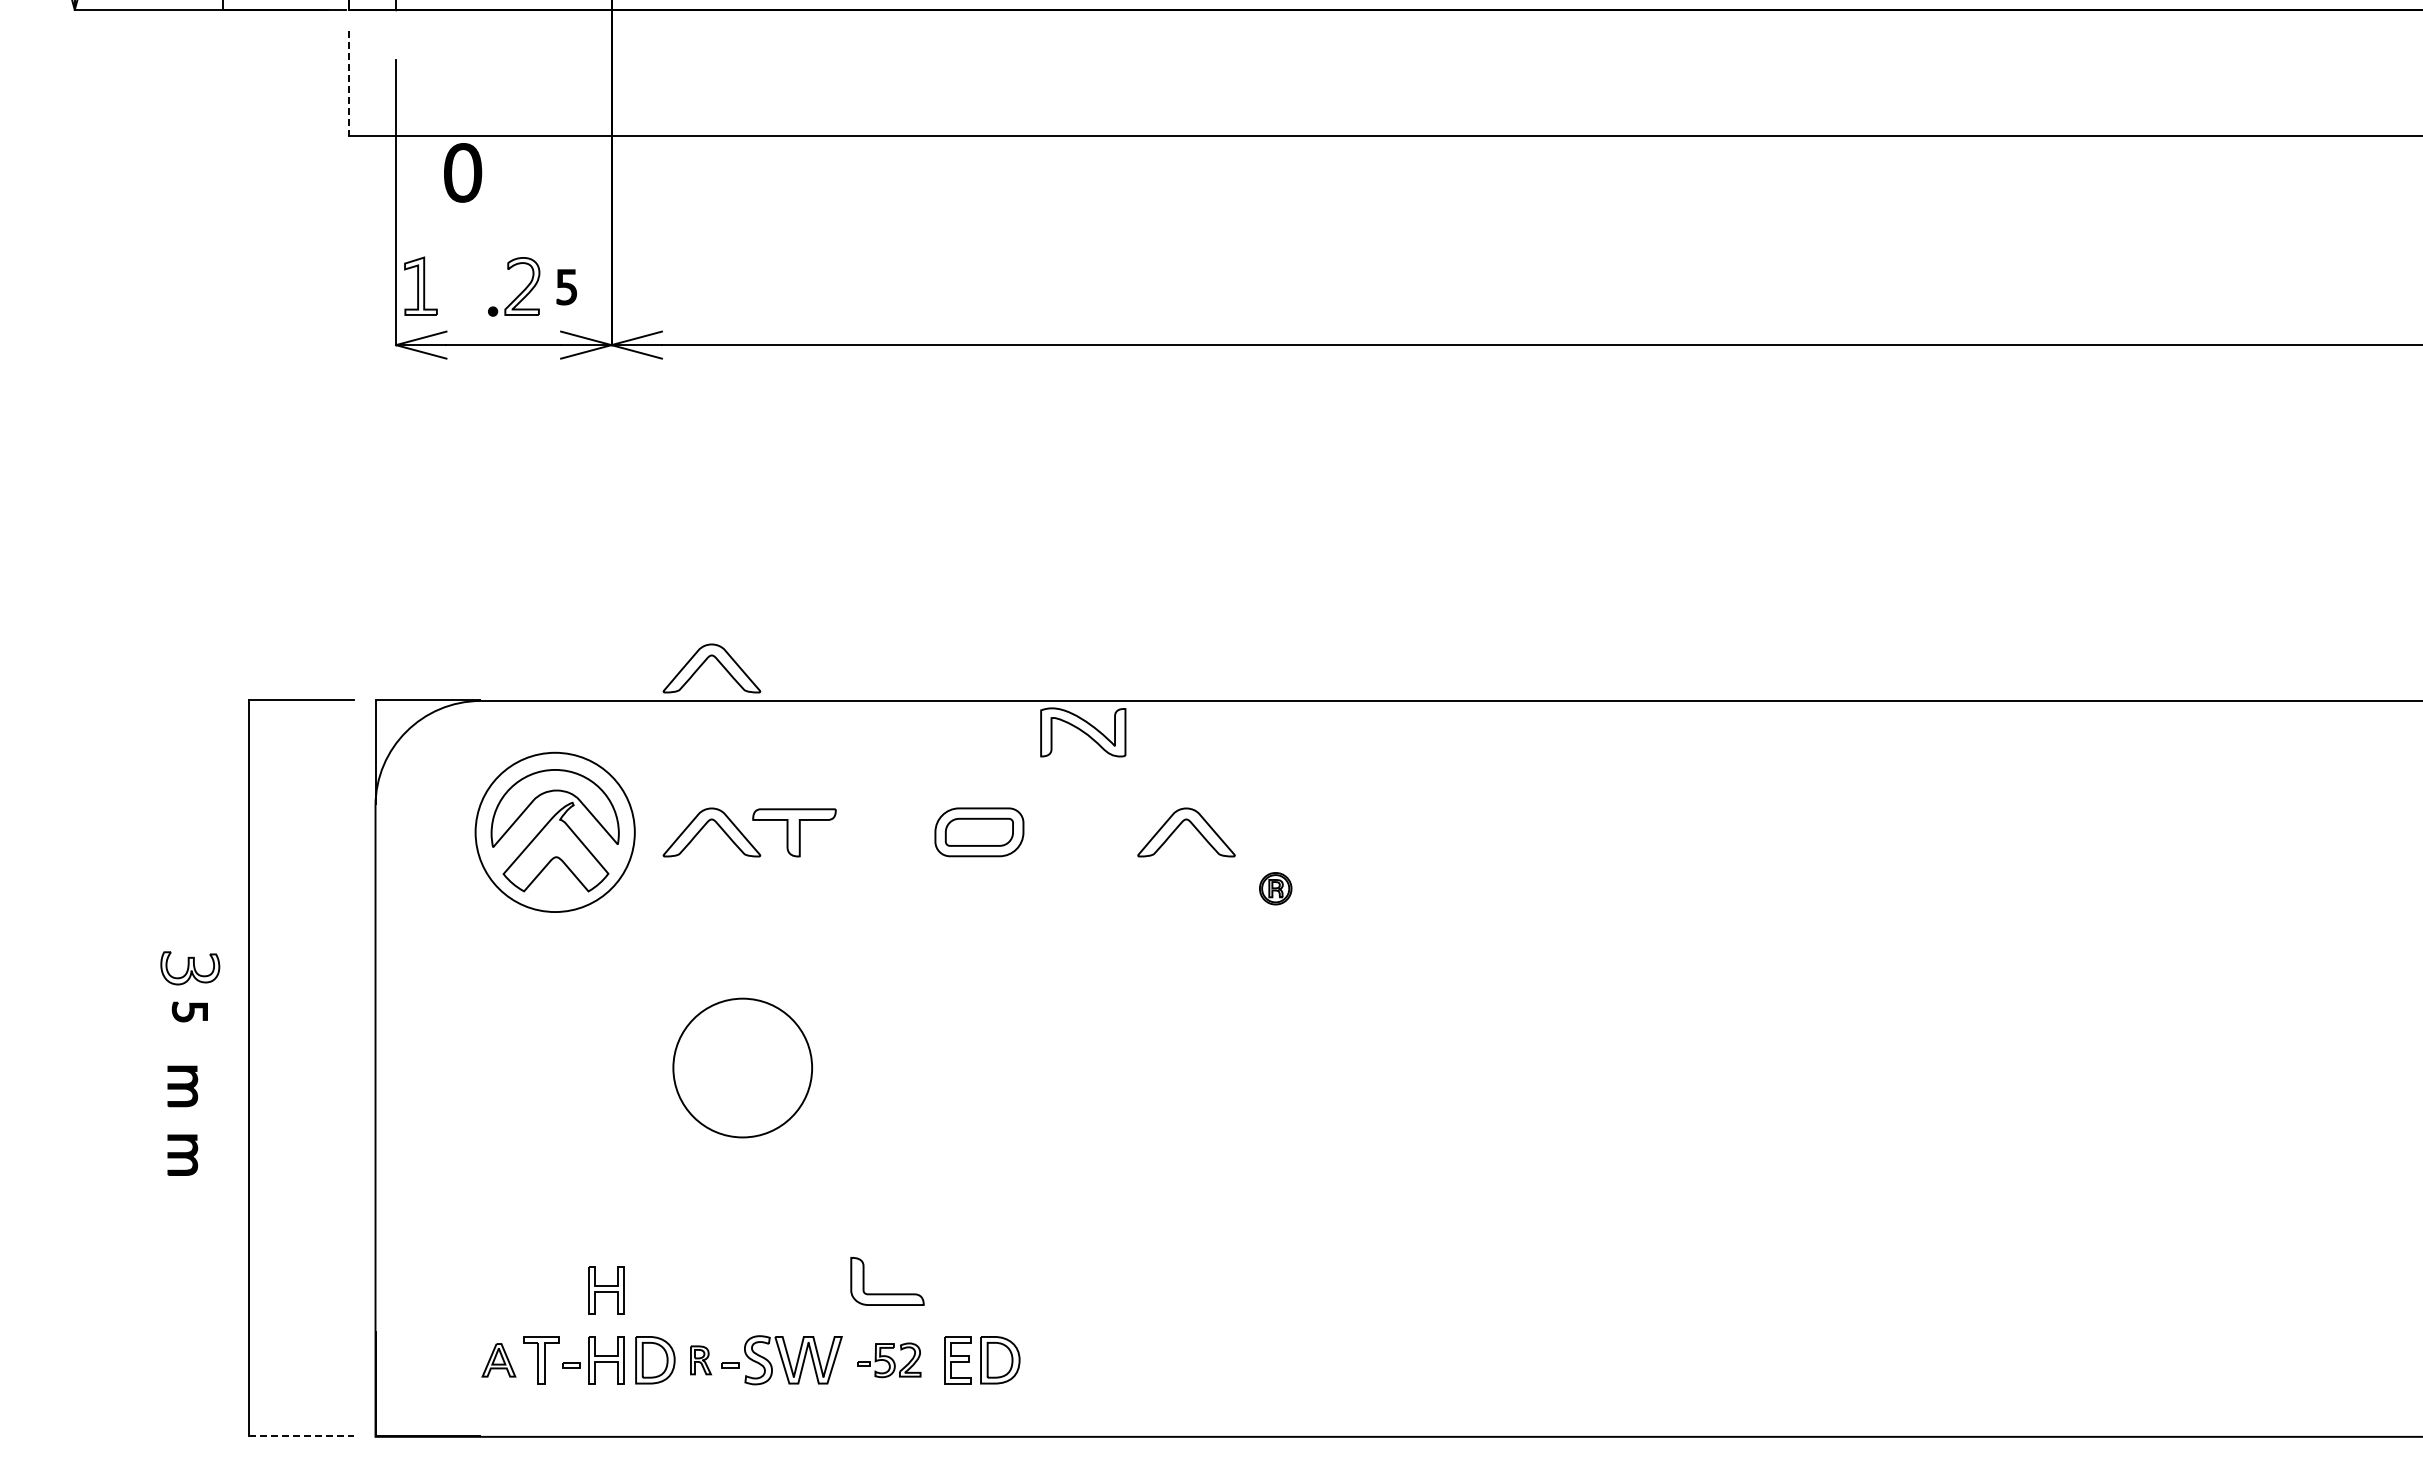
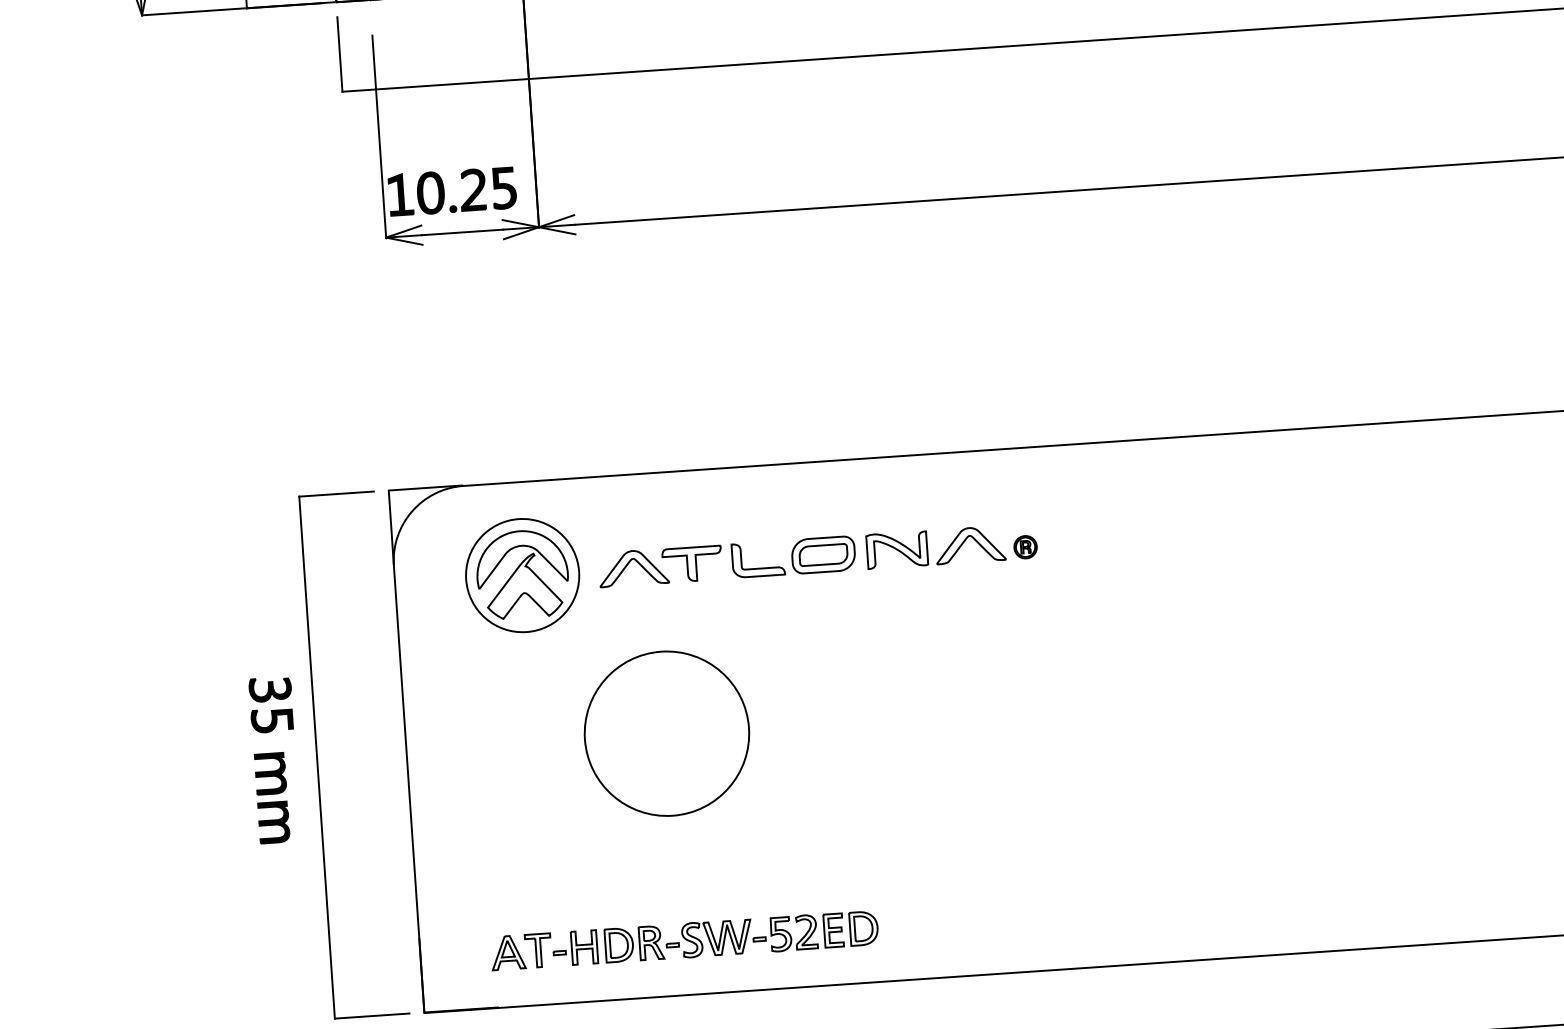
line: (348, 83) -> (339, 54), dashed -> solid
part: (463, 172) -> (431, 192), moved
fill: (420, 285) -> (400, 194), added
fill: (522, 285) -> (472, 189), added
part: (566, 287) -> (504, 188), size x1.67
part: (704, 663) -> (620, 448), removed
part: (1083, 732) -> (897, 550), moved
part: (1275, 888) -> (1025, 547), moved
fill: (190, 968) -> (270, 689), added
part: (189, 1011) -> (271, 720), size x1.67
part: (742, 1067) -> (666, 733), size x1.67
part: (182, 1086) -> (270, 773), size x1.43
part: (182, 1155) -> (273, 822), size x1.43
part: (606, 1290) -> (581, 898), removed
part: (887, 1293) -> (758, 568), moved
part: (498, 1360) -> (507, 952), size x1.43
part: (700, 1360) -> (651, 943), size x1.67
part: (888, 1360) -> (784, 934), size x1.43
line: (301, 1436) -> (371, 1016), dashed -> solid

